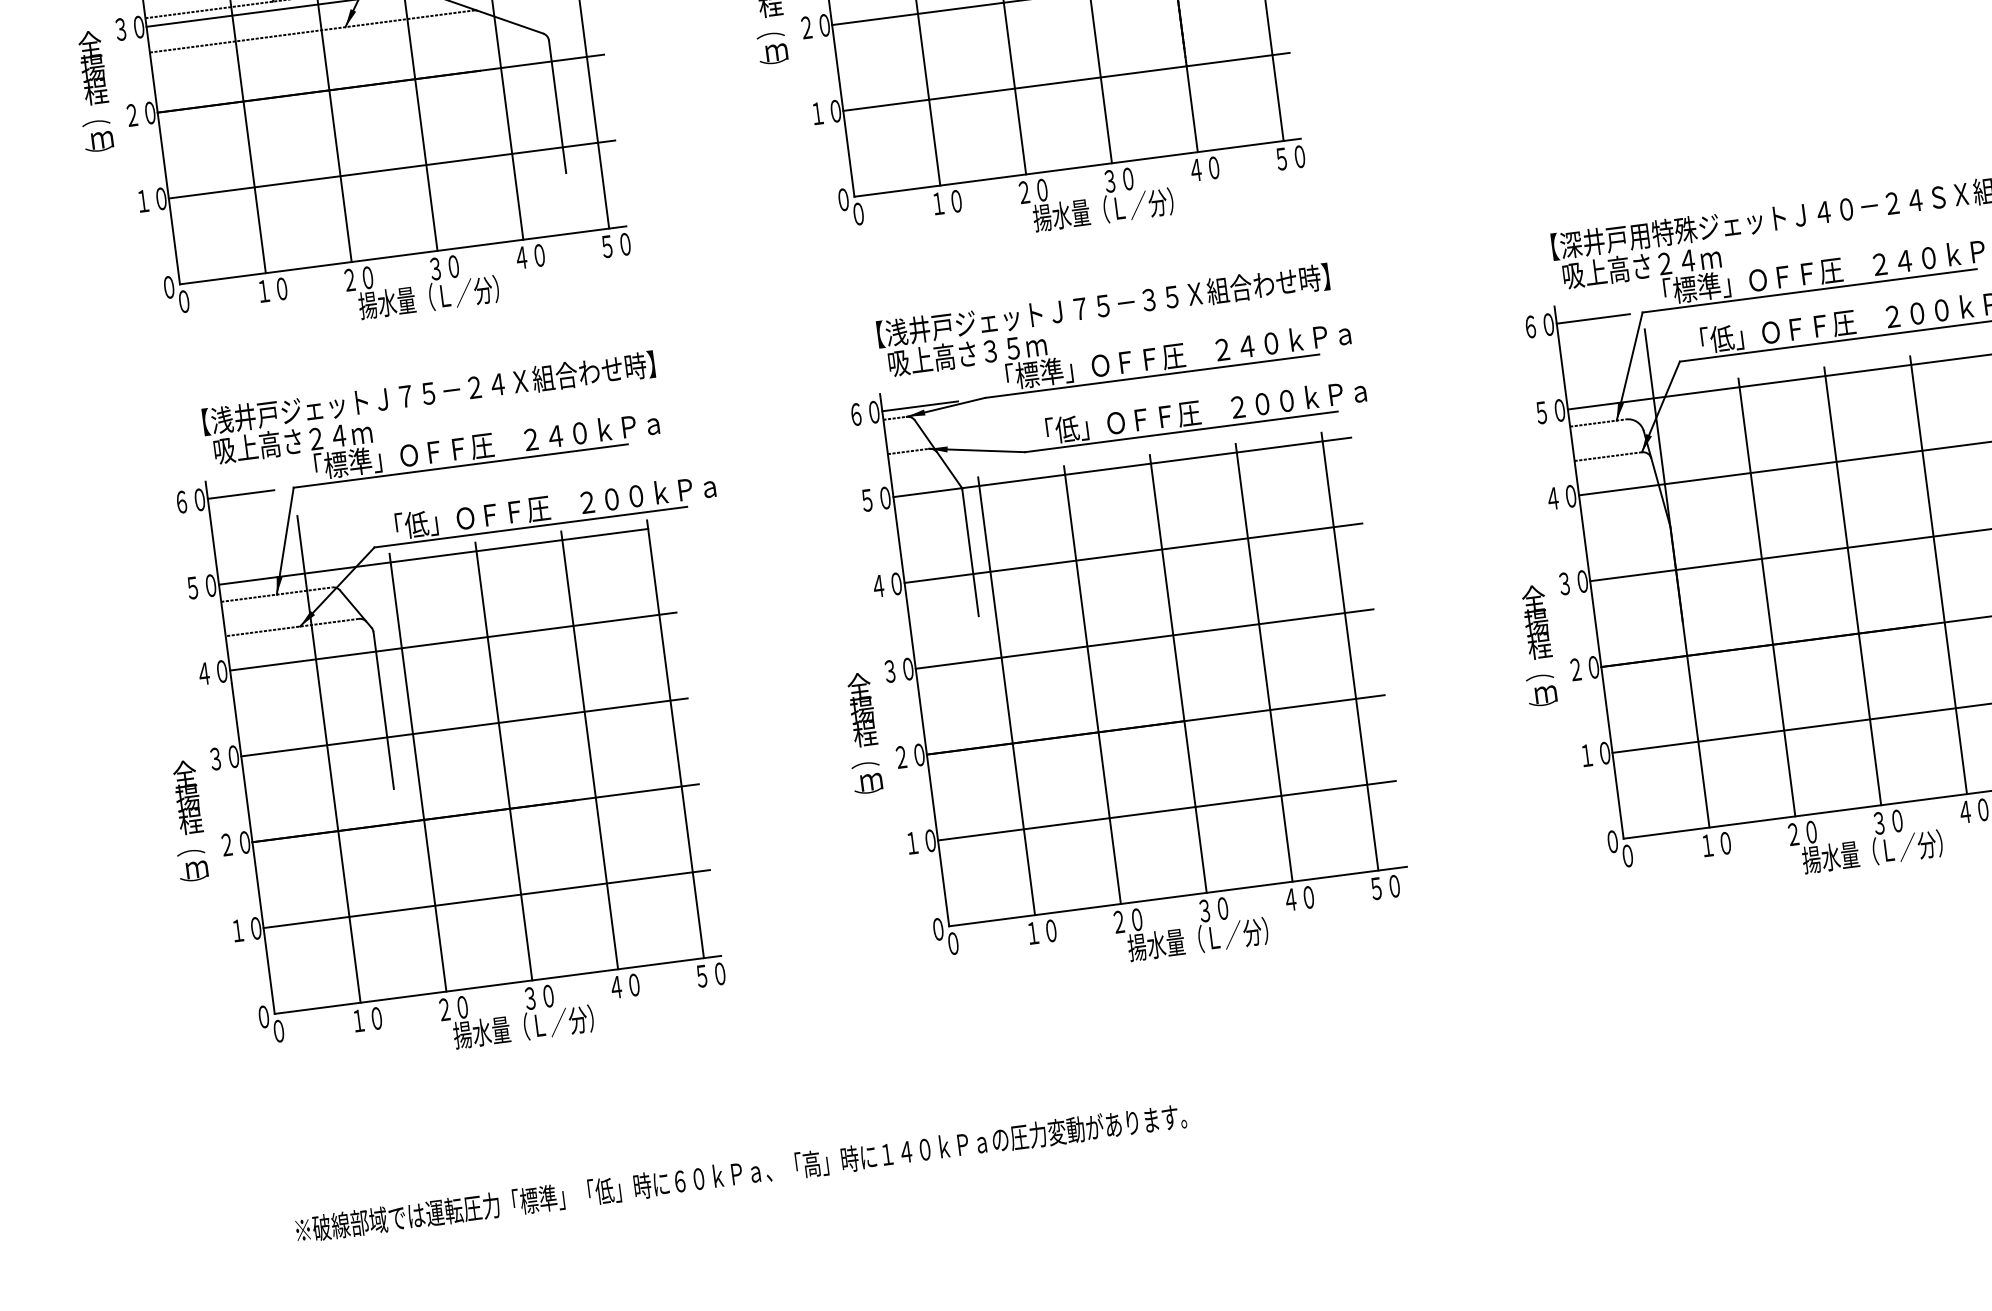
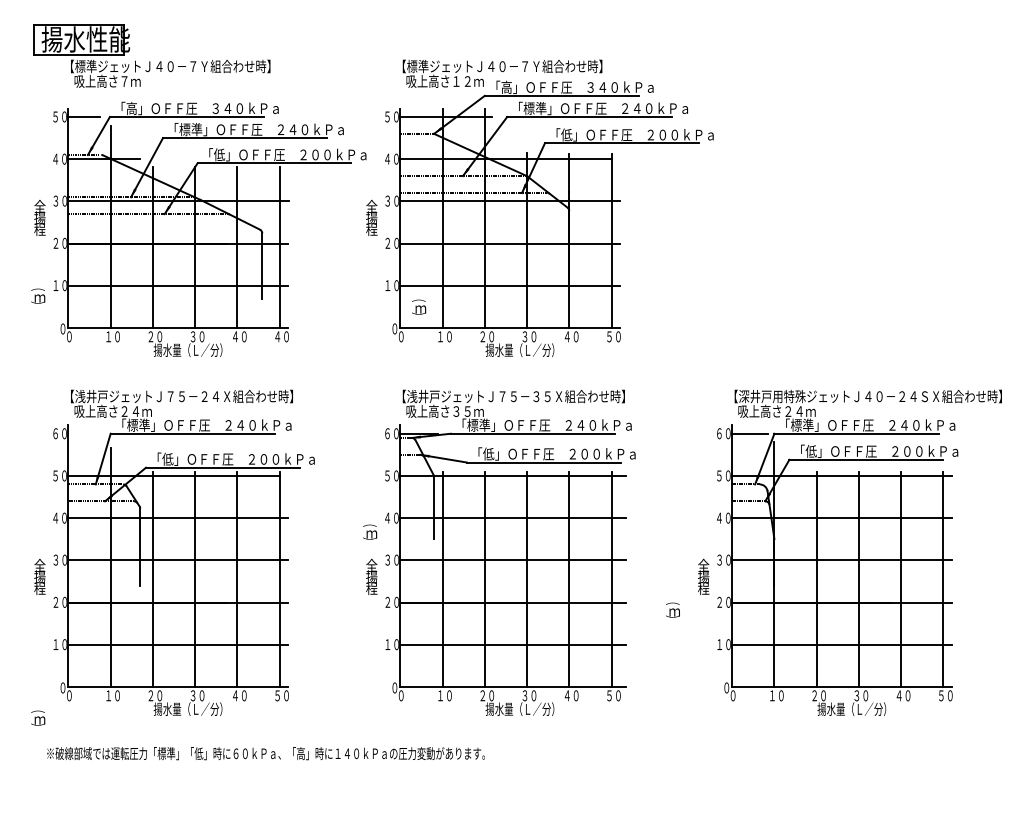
text: (773, 46) -> (419, 306), moved
text: (98, 134) -> (38, 295), moved
text: (607, 246) -> (277, 336), ５０ -> ４０
line: (240, 494) -> (84, 433), removed
text: (1540, 688) -> (672, 609), moved
text: (868, 776) -> (370, 531), moved
text: (193, 863) -> (38, 717), moved
text: (739, 1173) -> (265, 753), moved

